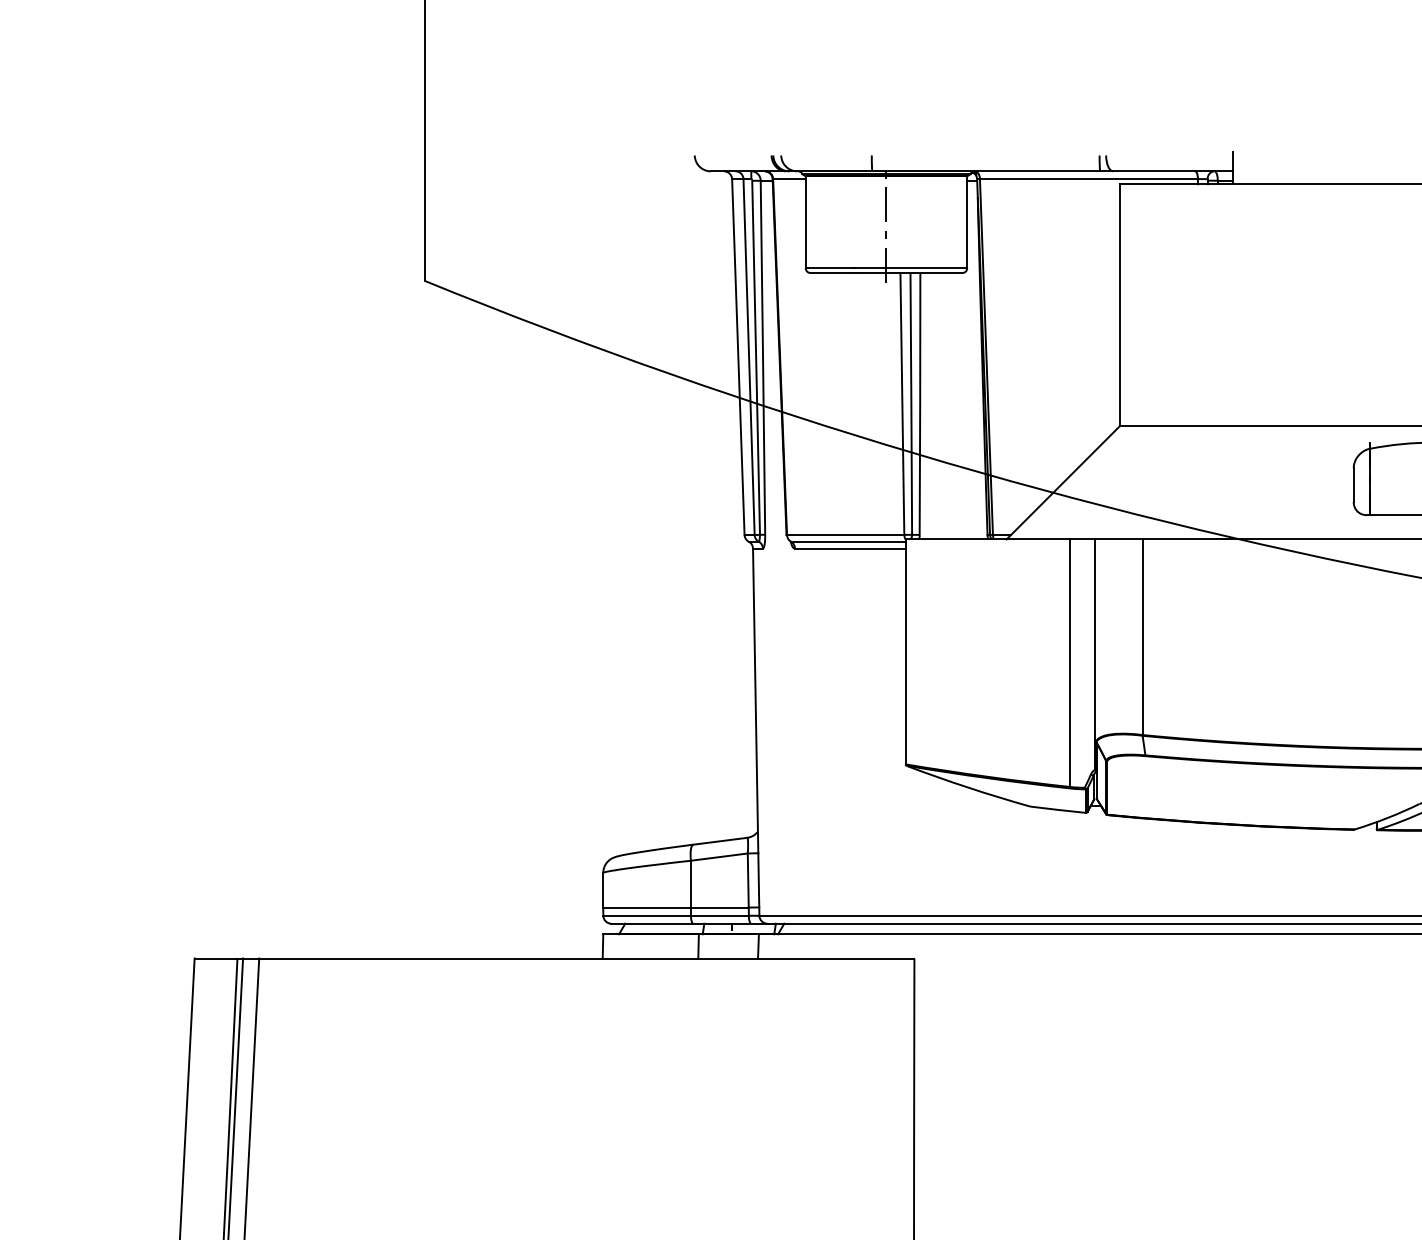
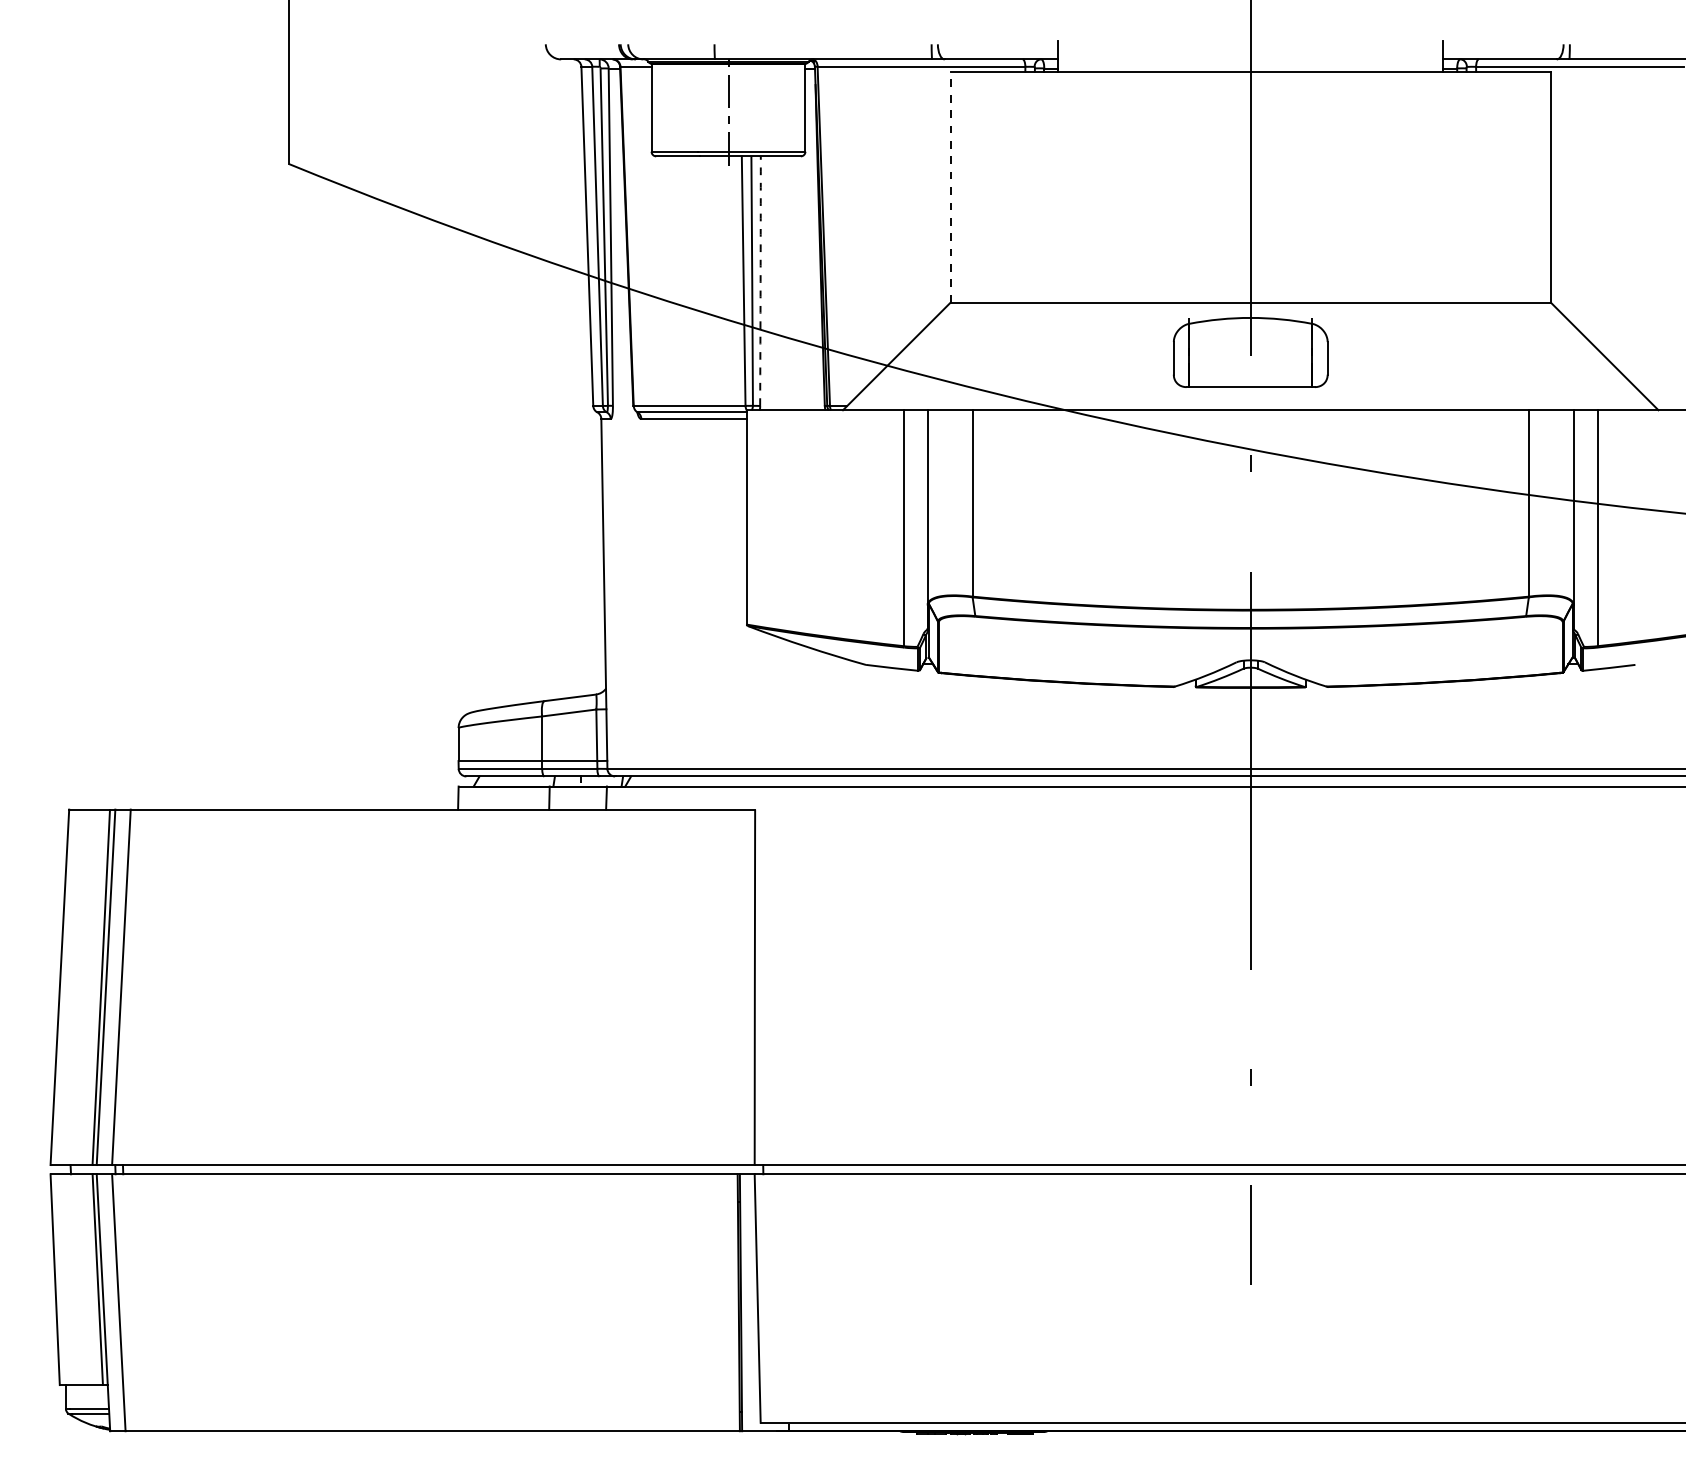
line: (1119, 304) -> (950, 186), solid -> dashed
arc: (920, 404) -> (760, 281), solid -> dashed

